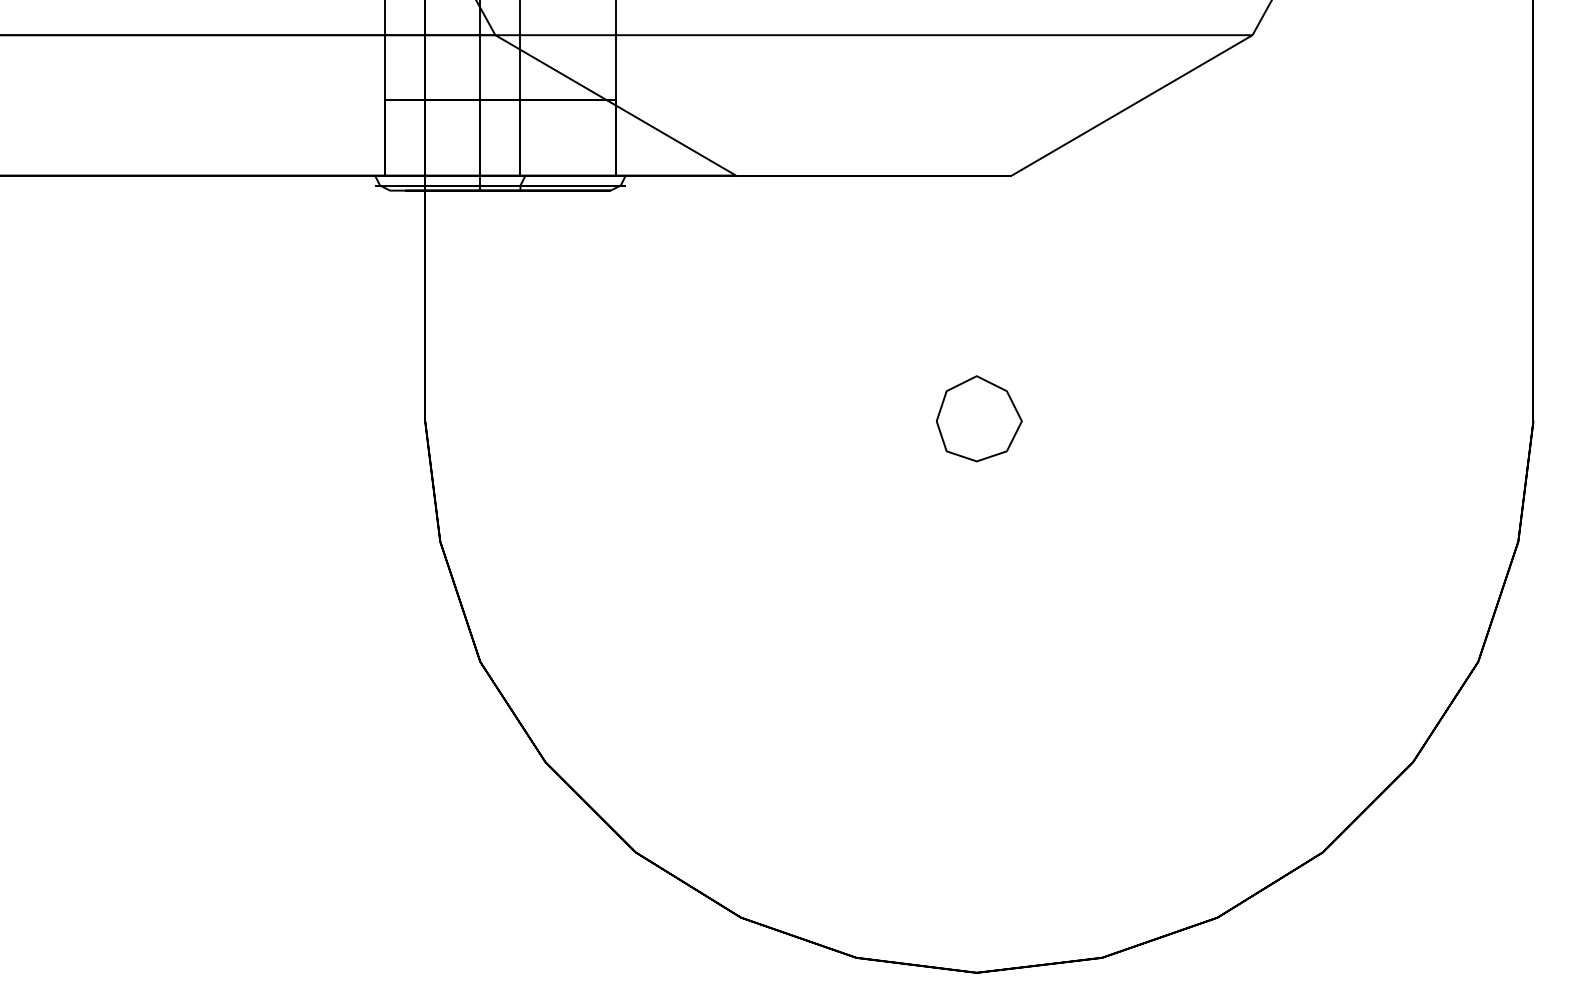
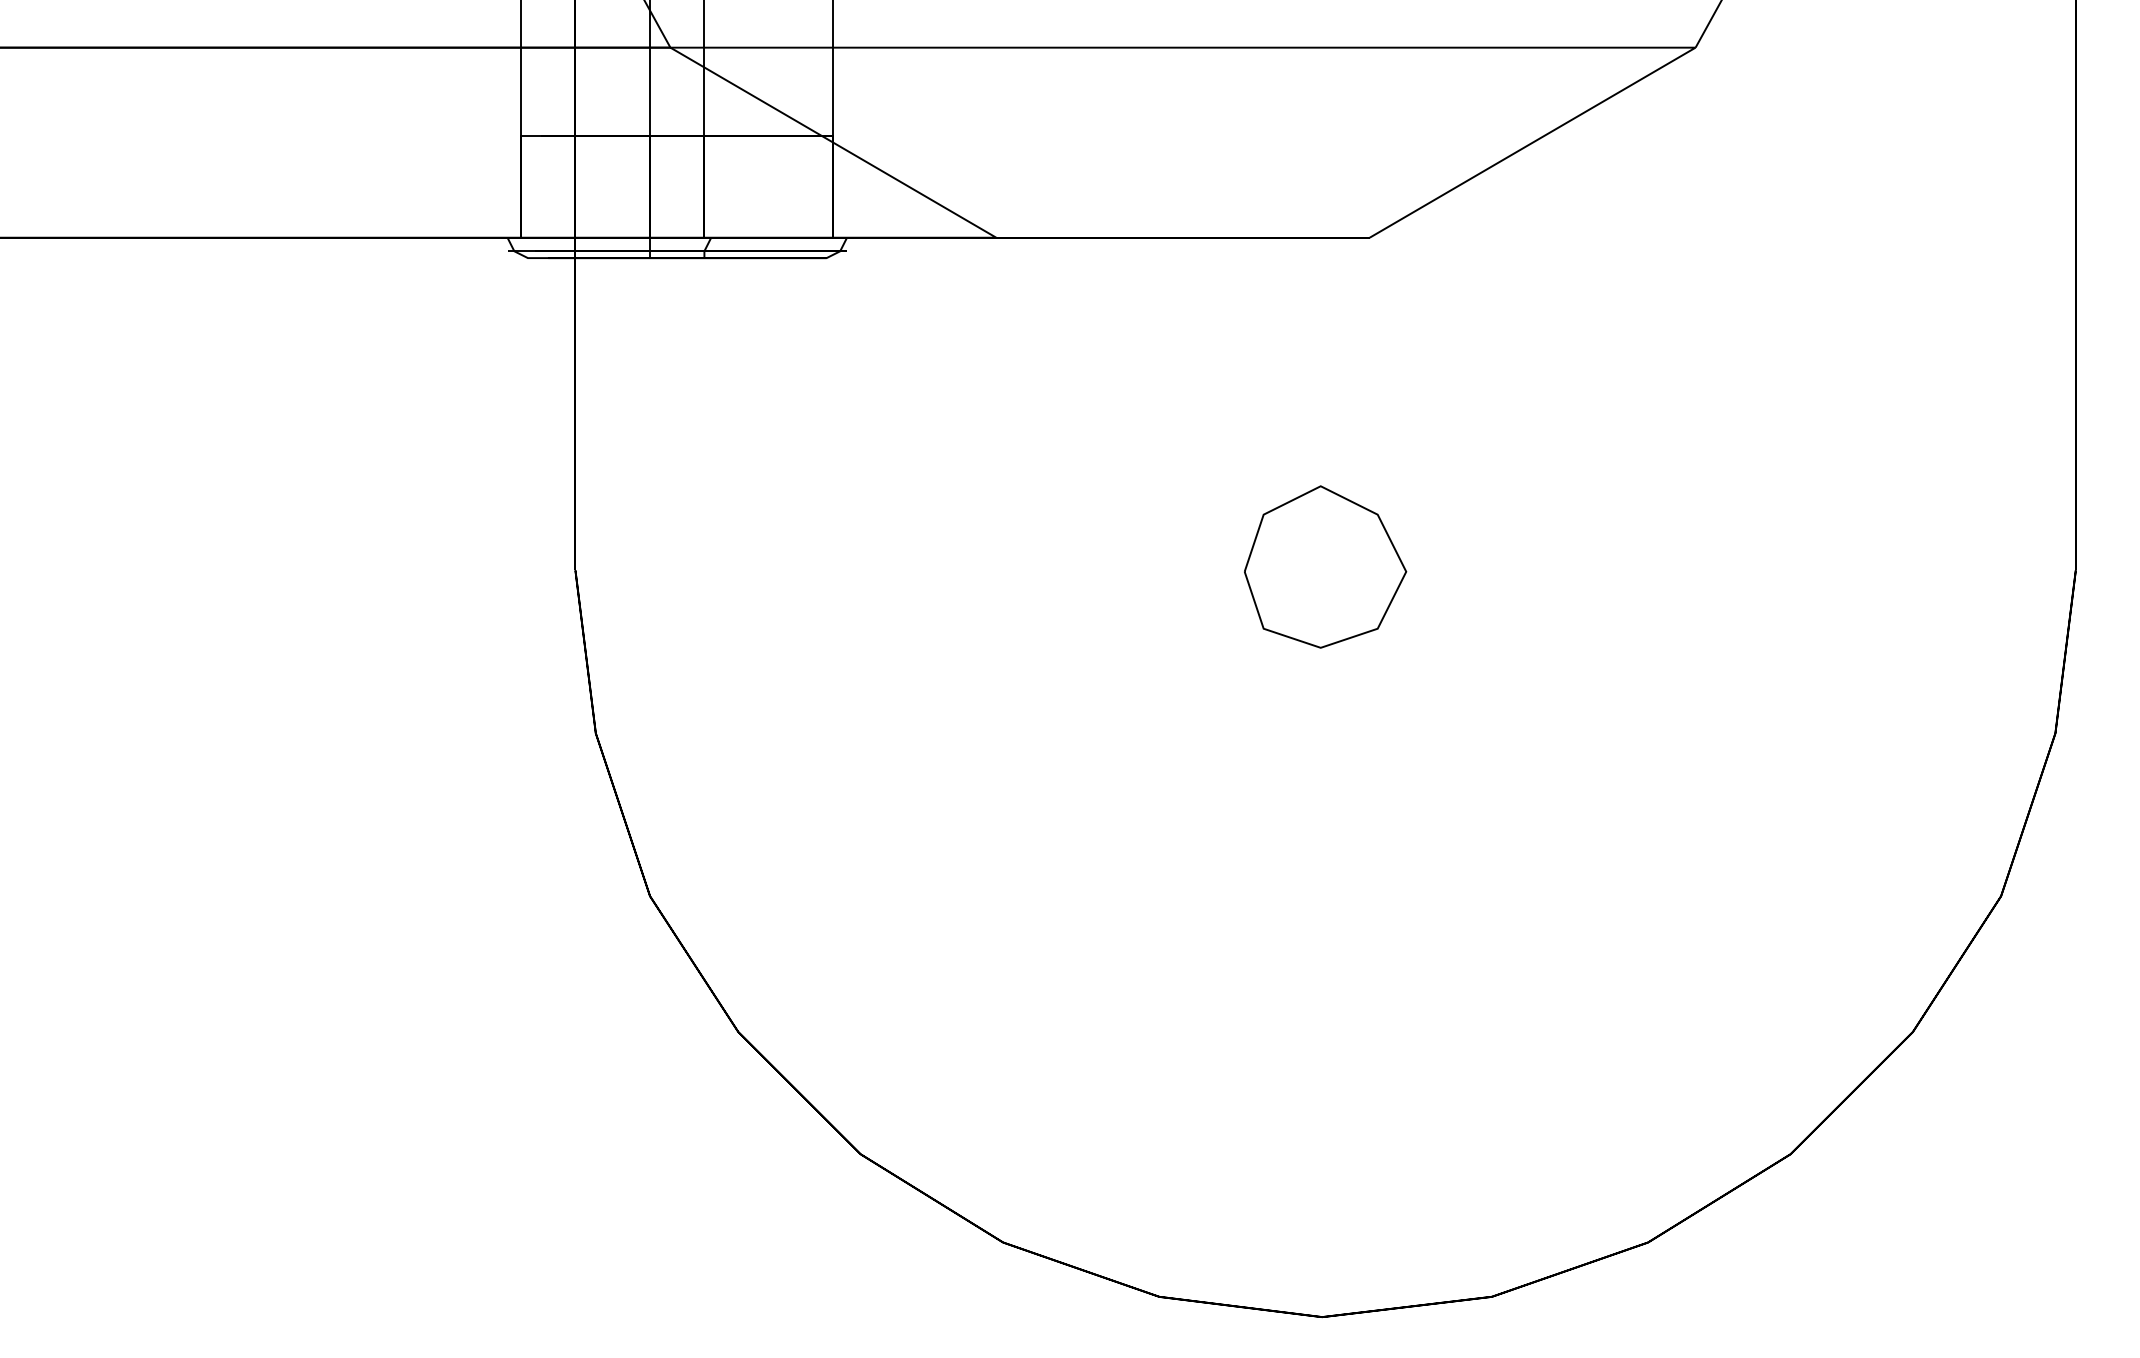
part: (979, 418) -> (1325, 566), size x1.4

